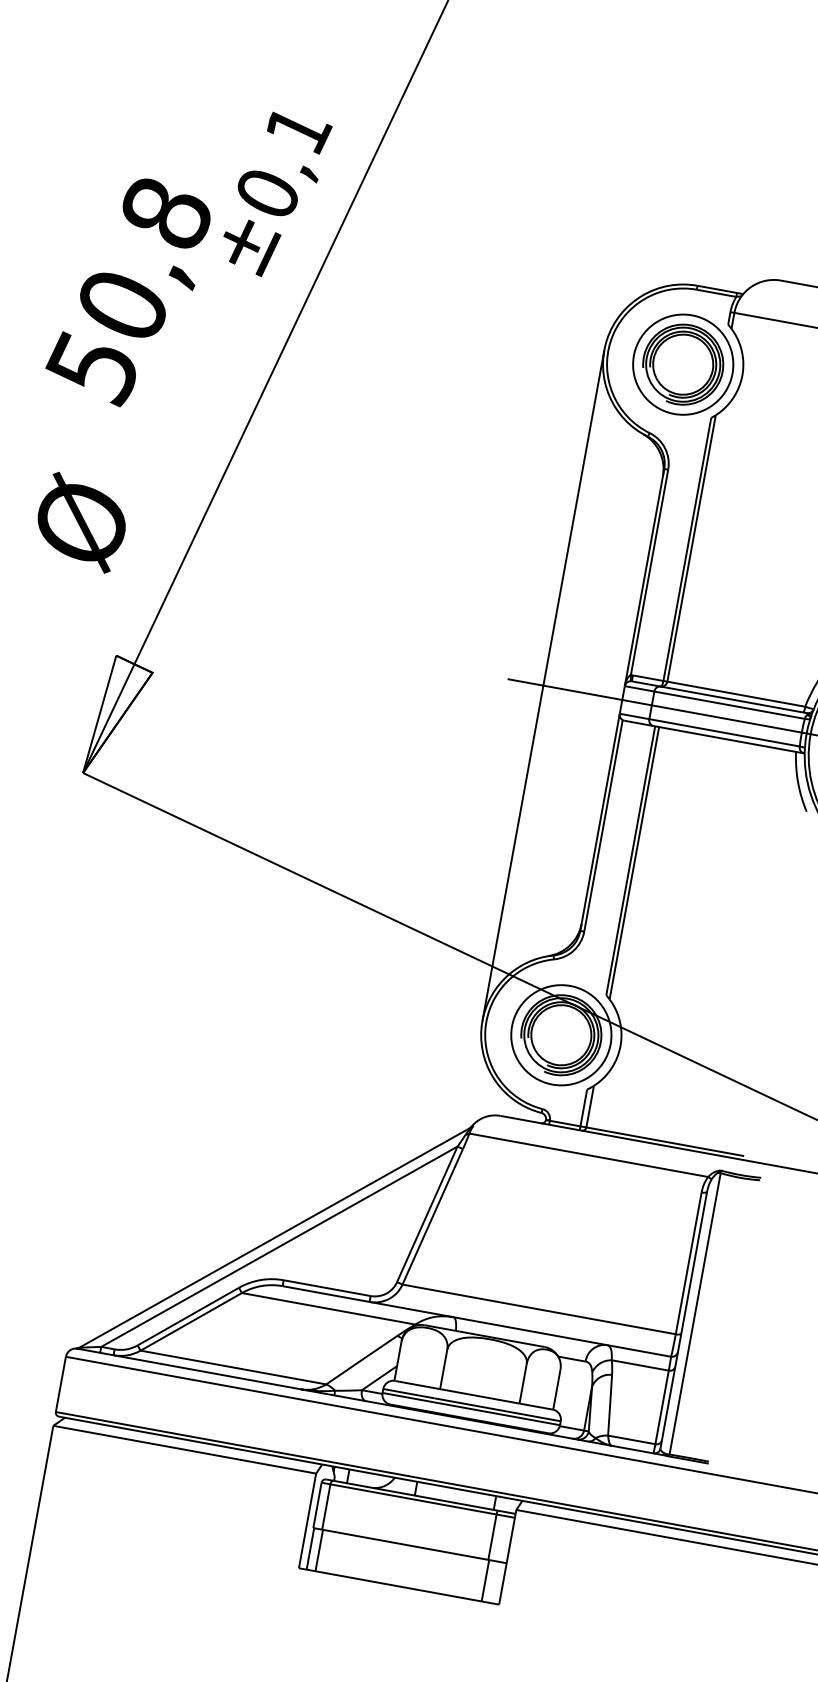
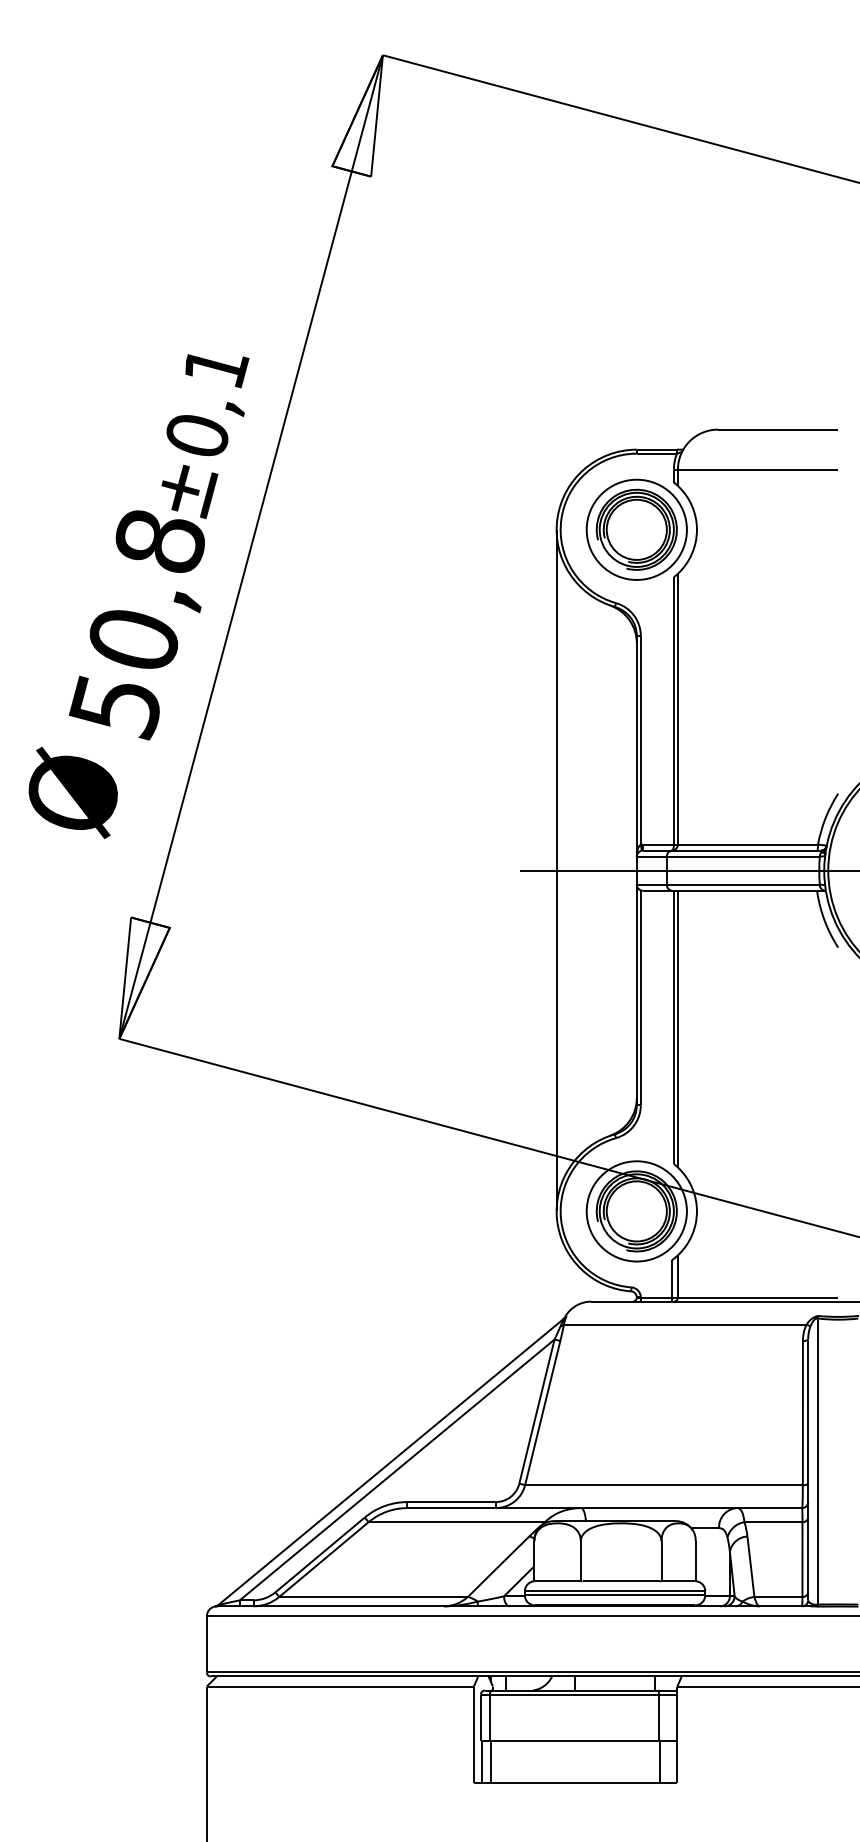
text: (127, 291) -> (136, 625), moved

